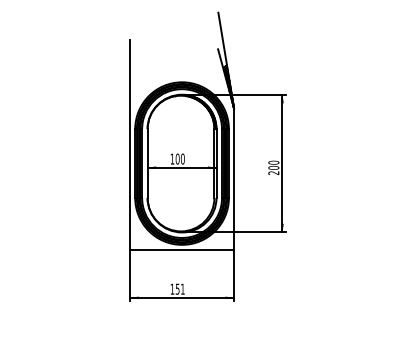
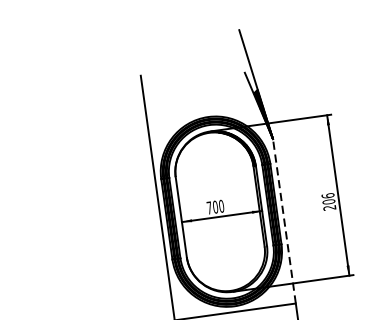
text: (172, 158) -> (209, 207), 100 -> 700
text: (273, 162) -> (327, 195), 200 -> 206
line: (234, 179) -> (284, 221), solid -> dashed

